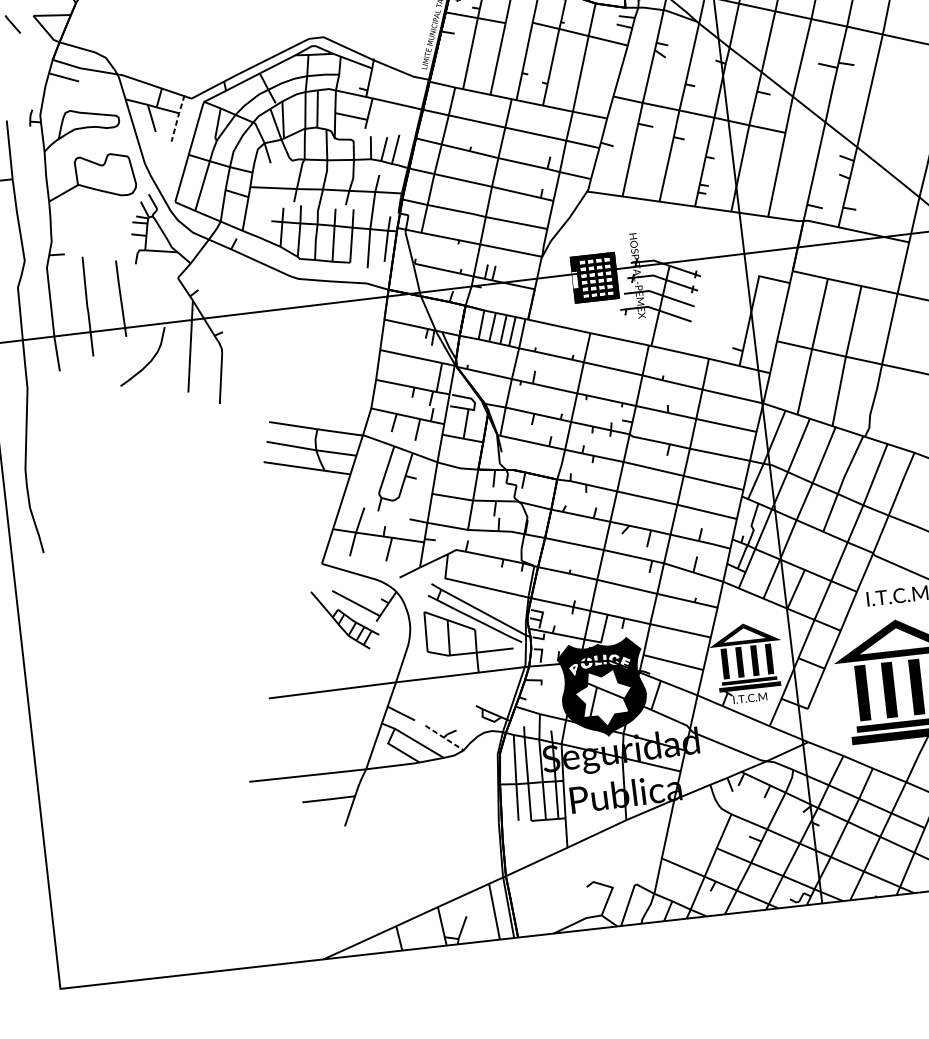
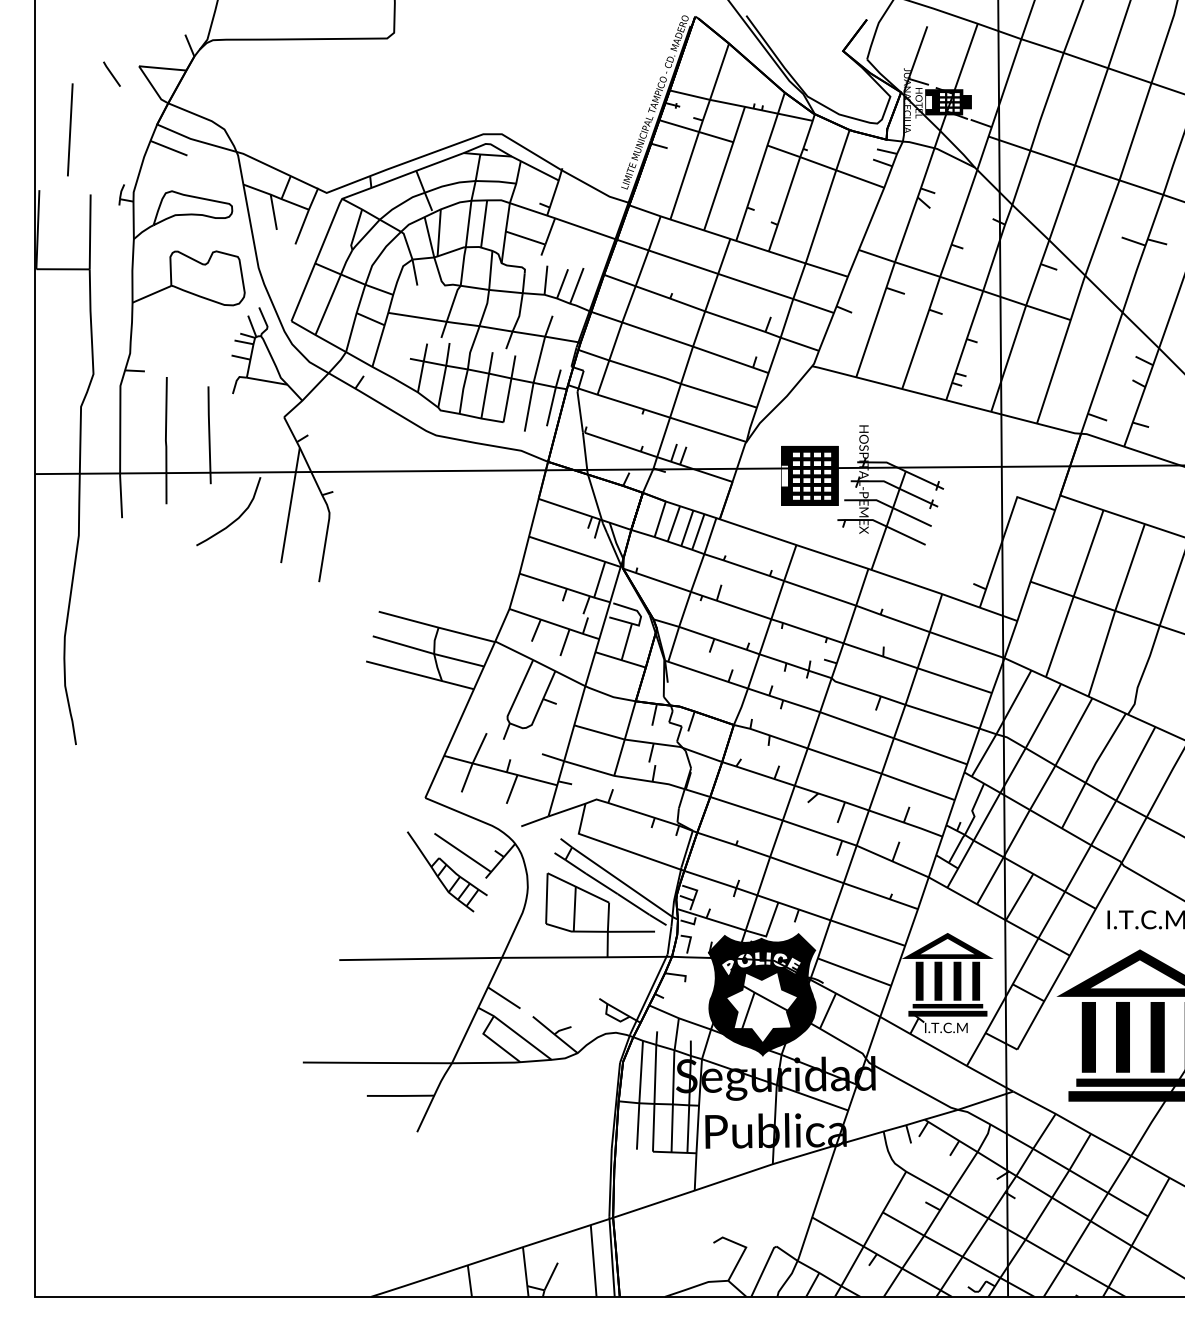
line: (177, 118) -> (306, 215), dashed -> solid
line: (443, 737) -> (554, 1034), dashed -> solid

